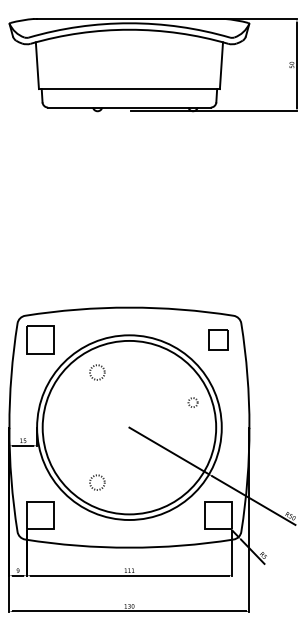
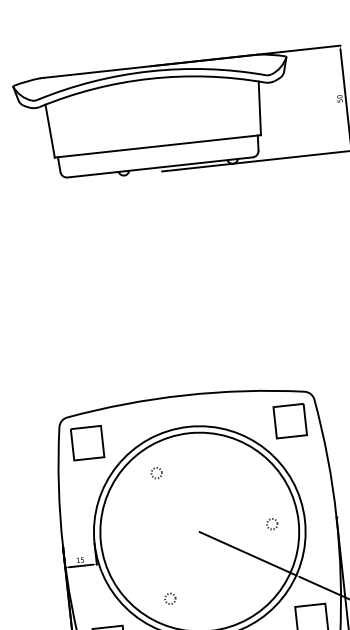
part: (218, 339) -> (290, 420), size x1.43
circle: (97, 372) -> (156, 473), size x0.62
circle: (192, 402) -> (271, 524), moved
circle: (97, 482) -> (170, 598), size x0.62

